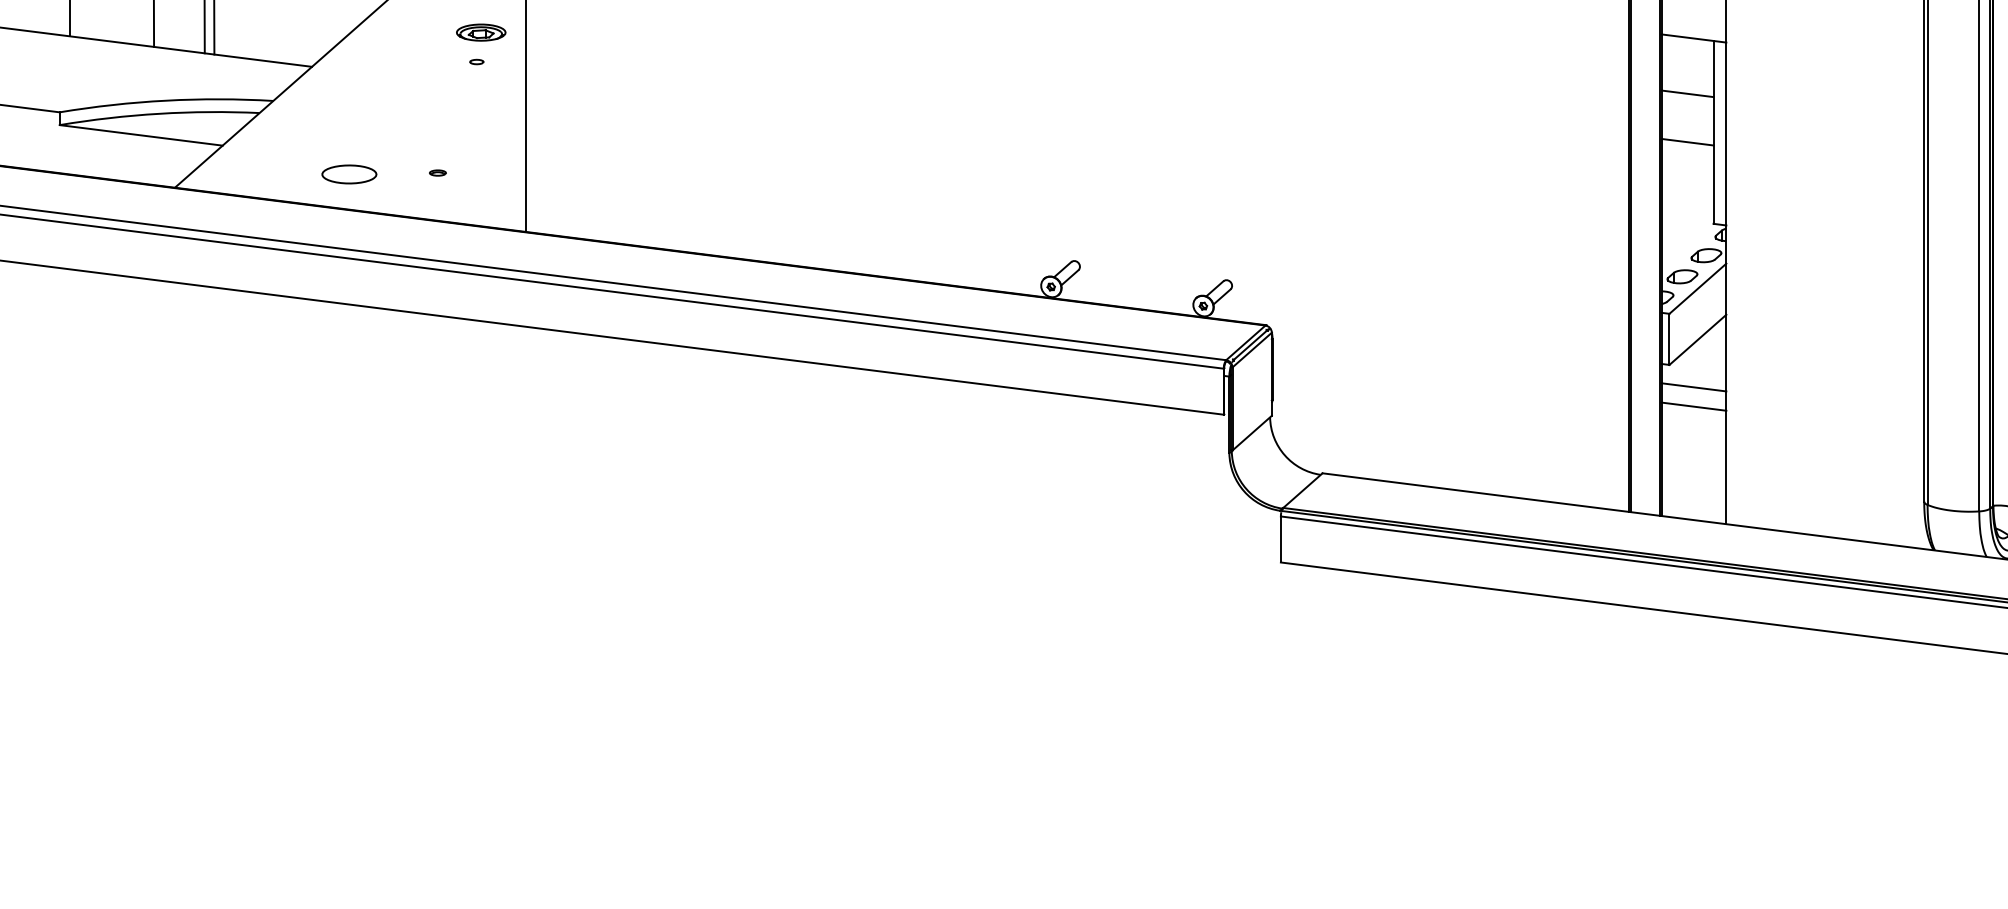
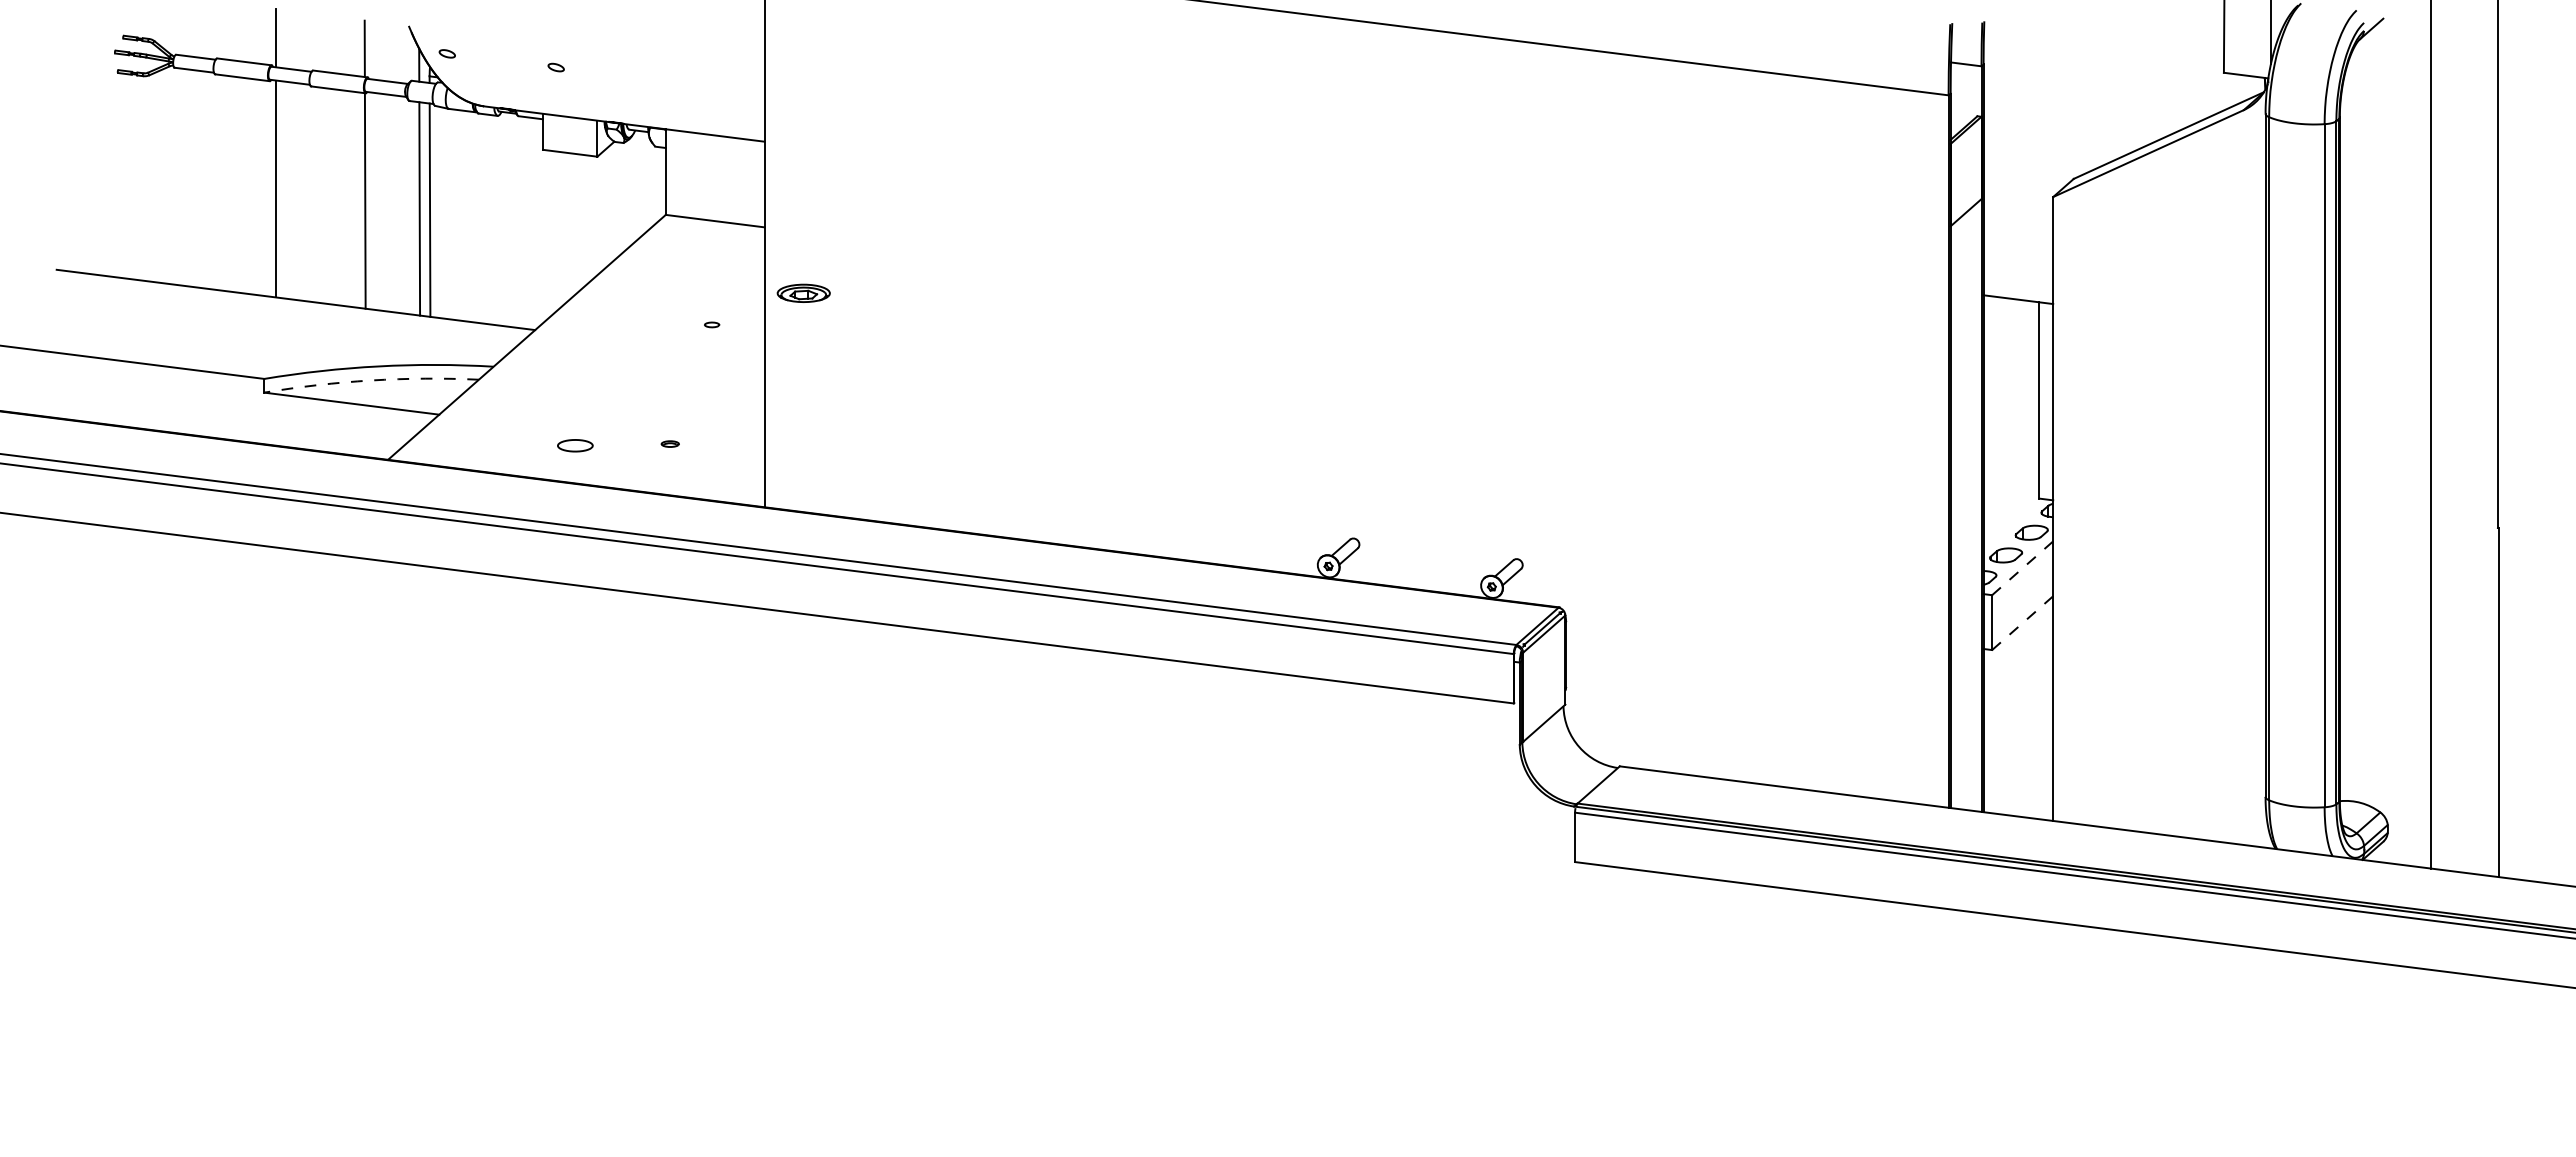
part: (480, 31) -> (803, 292), moved
line: (1687, 93) -> (2011, 358), removed
arc: (159, 113) -> (371, 380), solid -> dashed
line: (1687, 141) -> (2011, 410), removed
part: (349, 174) -> (575, 445), size x0.6
line: (1697, 288) -> (2022, 568), solid -> dashed
line: (1697, 340) -> (2022, 623), solid -> dashed
line: (1694, 386) -> (2018, 673), removed
line: (1694, 406) -> (2018, 694), removed

